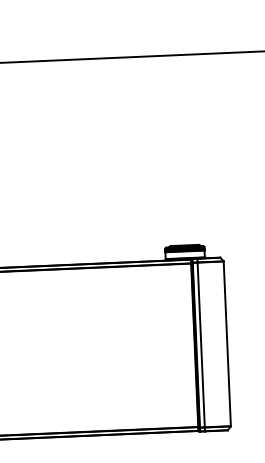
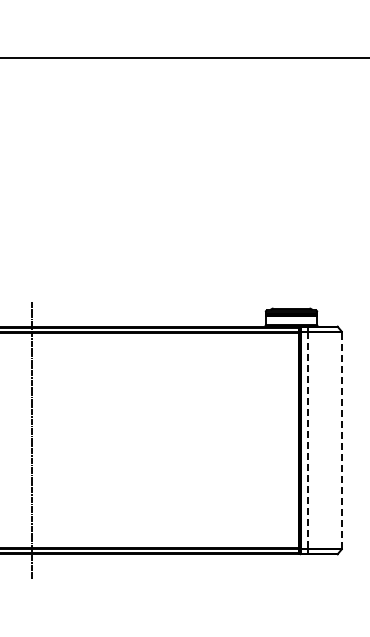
line: (227, 343) -> (341, 440), solid -> dashed
line: (201, 345) -> (307, 440), solid -> dashed

